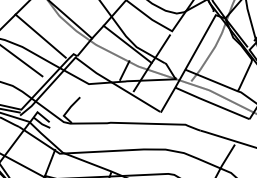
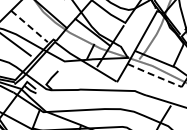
line: (40, 36) -> (29, 26), solid -> dashed
line: (212, 103) -> (154, 75), solid -> dashed

